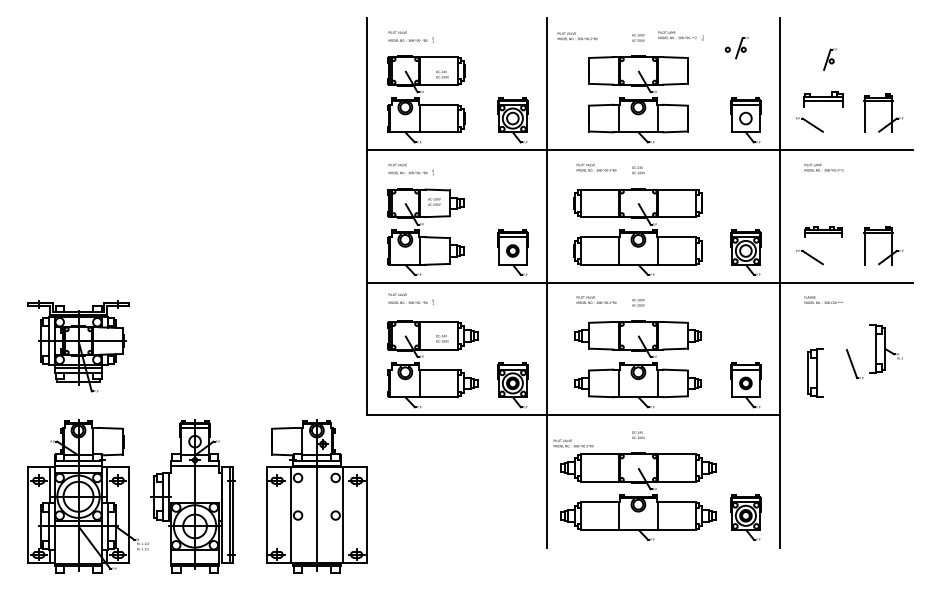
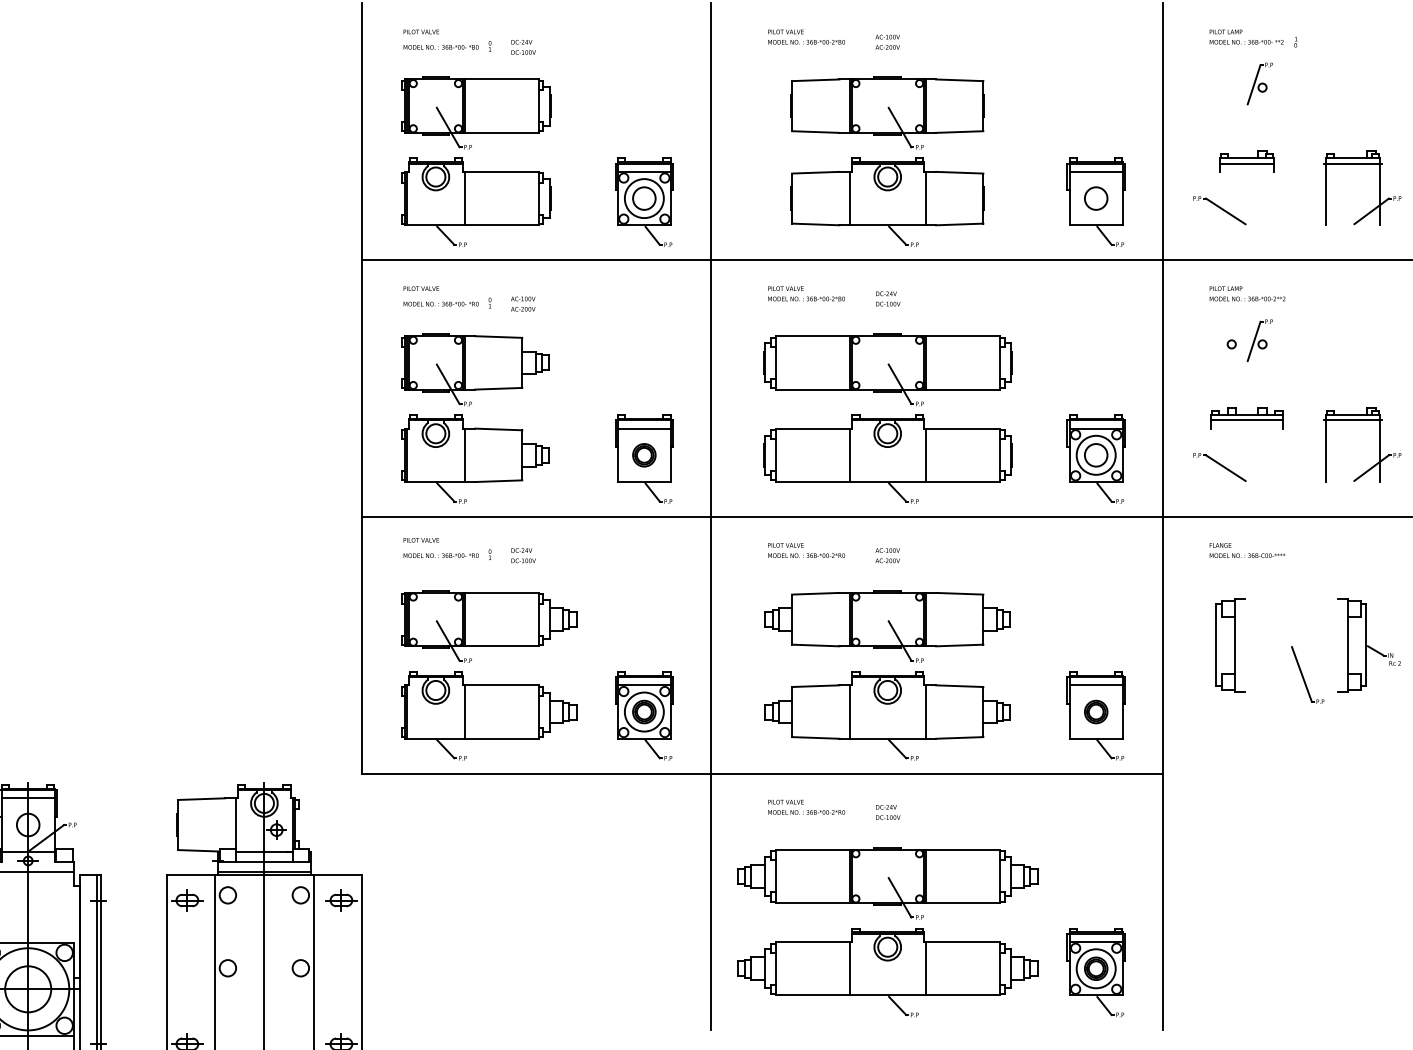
text: (680, 35) -> (1252, 37), moved
text: (577, 36) -> (806, 37), moved
part: (736, 48) -> (1248, 341), moved
text: (442, 74) -> (523, 47), moved
part: (823, 99) -> (1246, 161), size x0.71
text: (434, 201) -> (523, 303), moved
text: (442, 338) -> (523, 555), moved
part: (815, 372) -> (1231, 644), moved
text: (573, 443) -> (806, 807), moved

